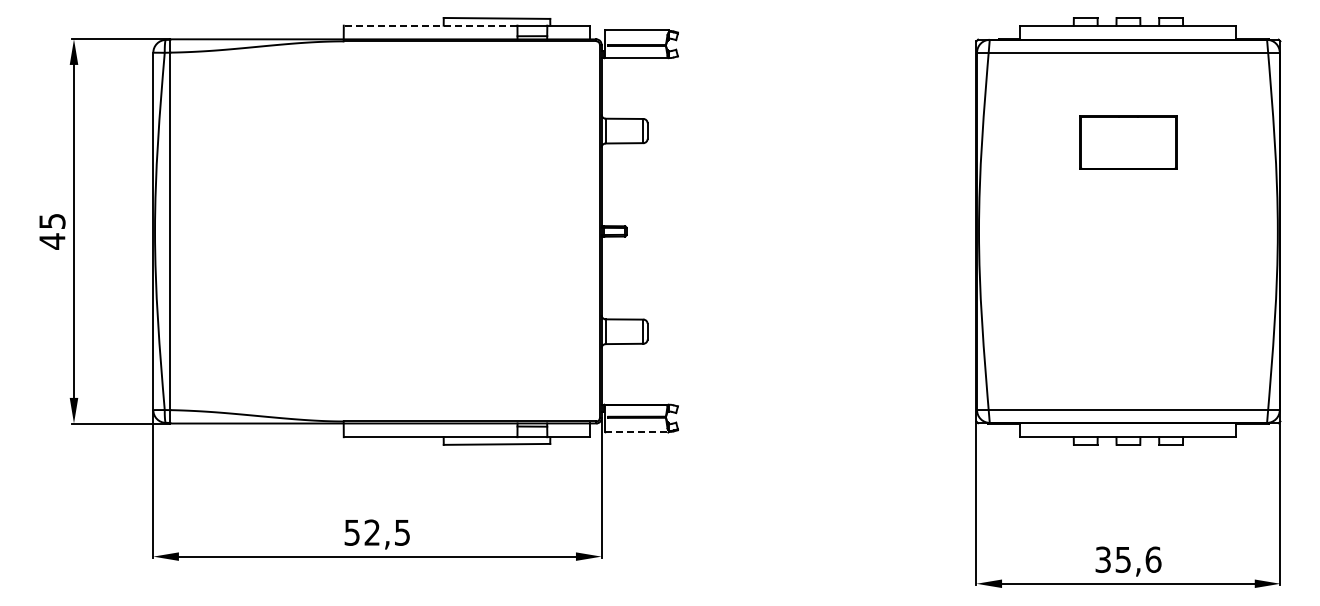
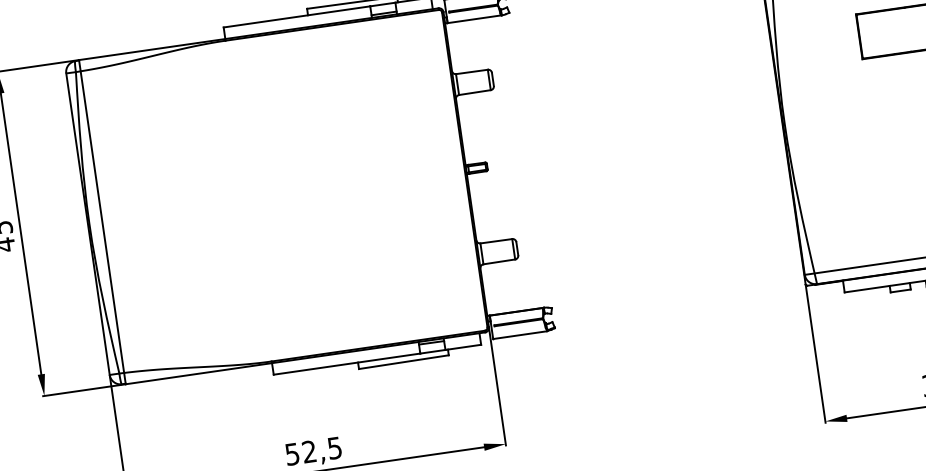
line: (430, 25) -> (296, 16), dashed -> solid
line: (636, 432) -> (520, 335), dashed -> solid

